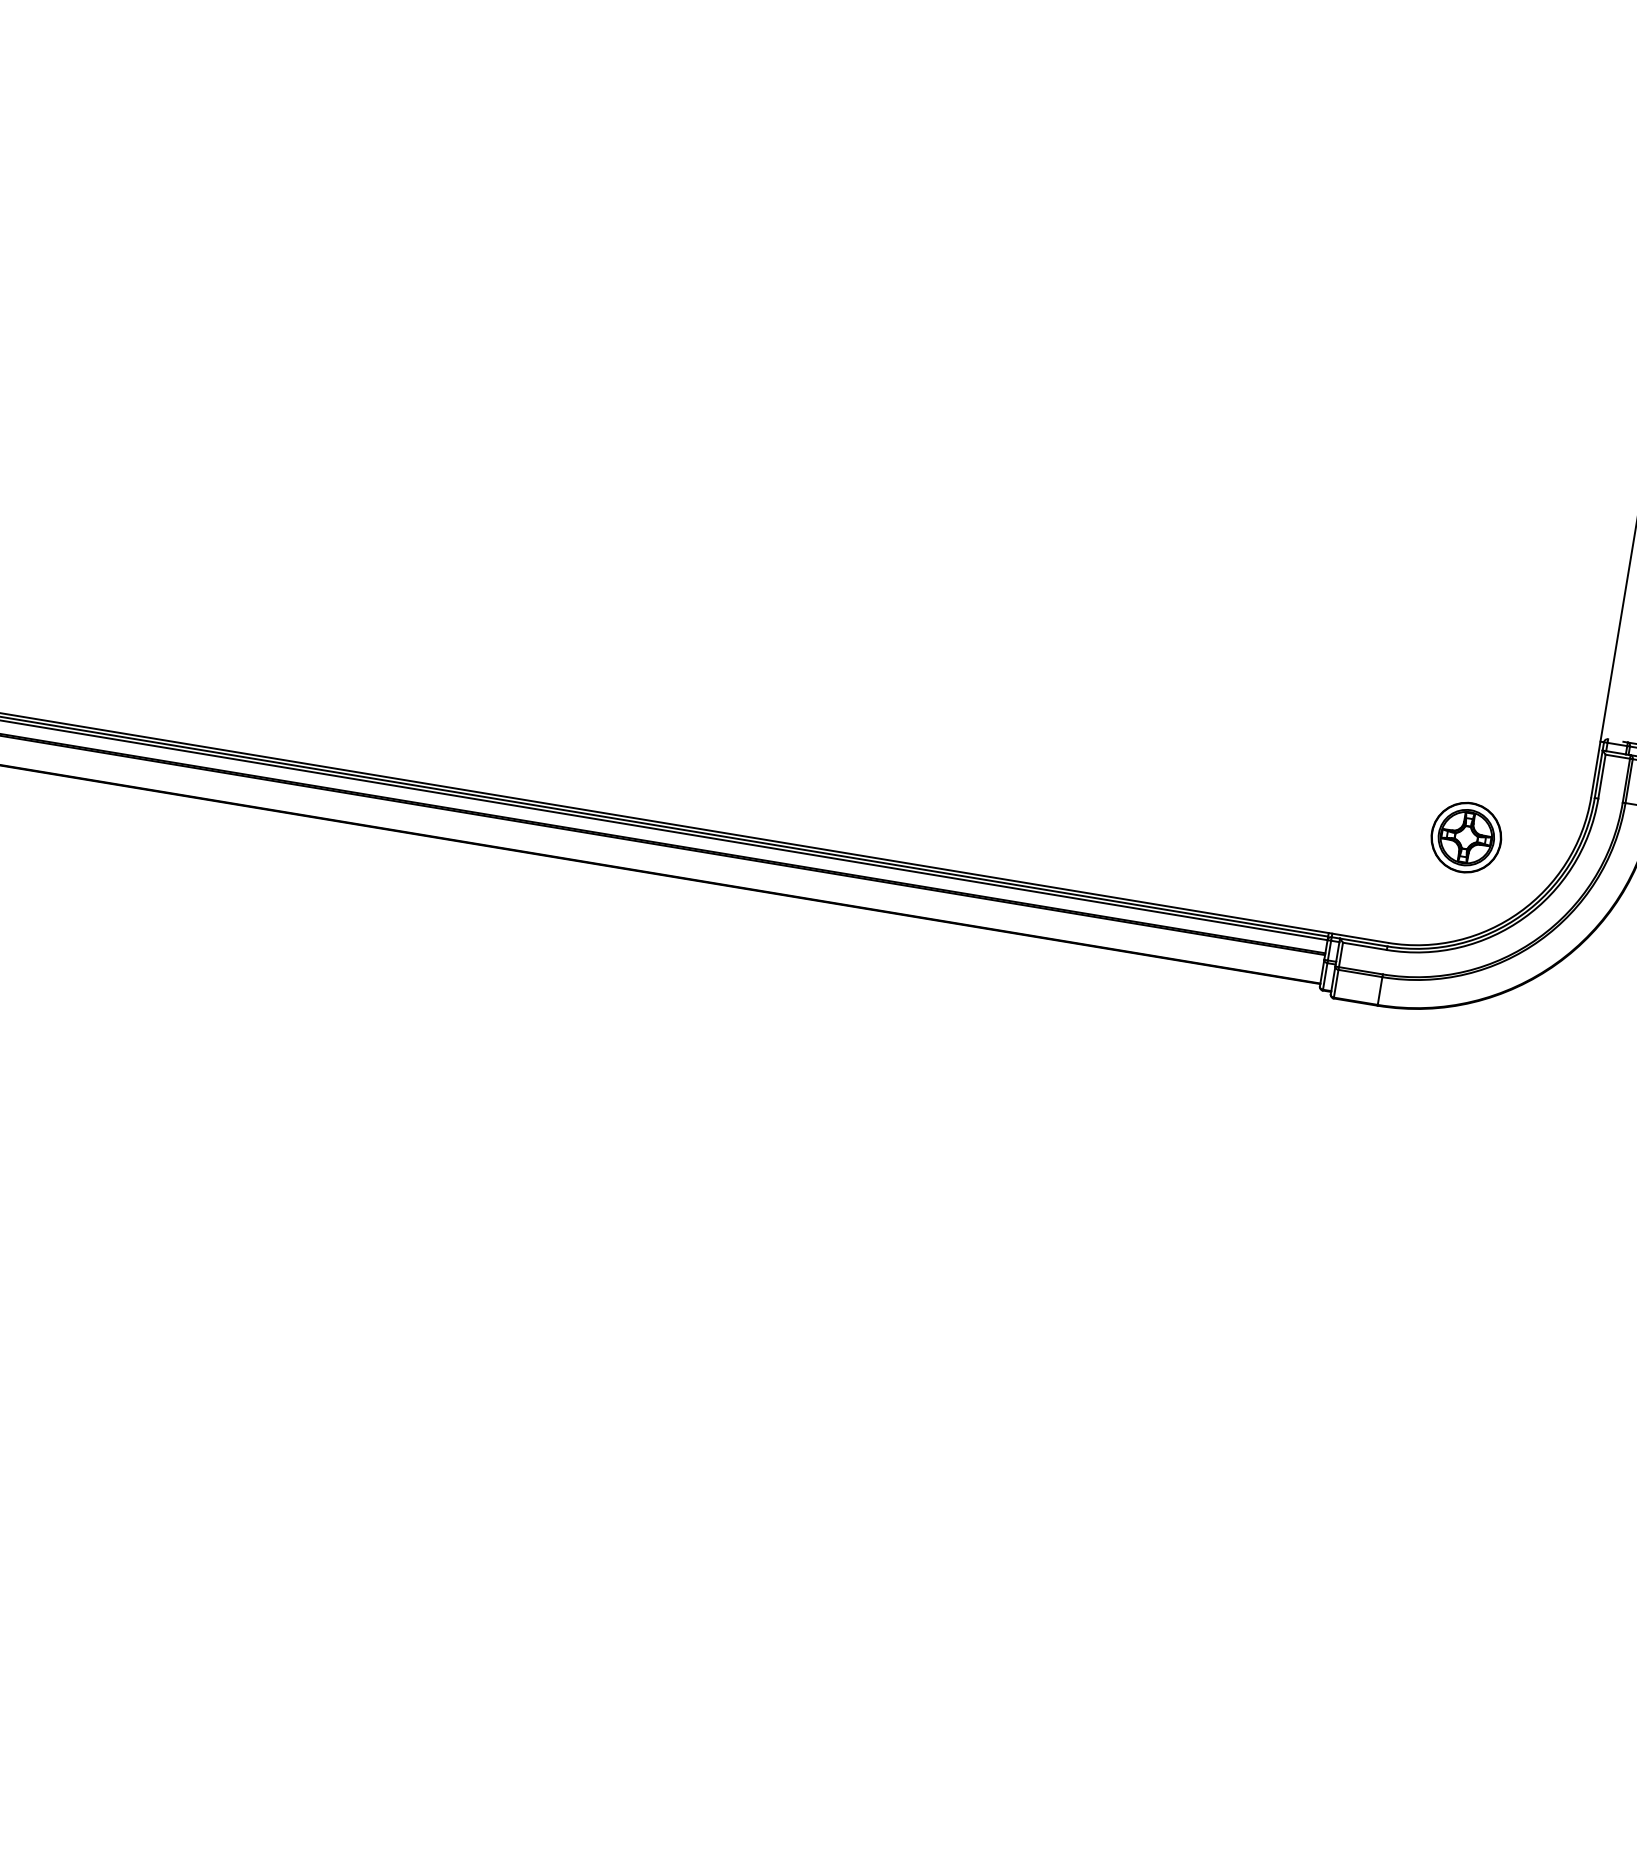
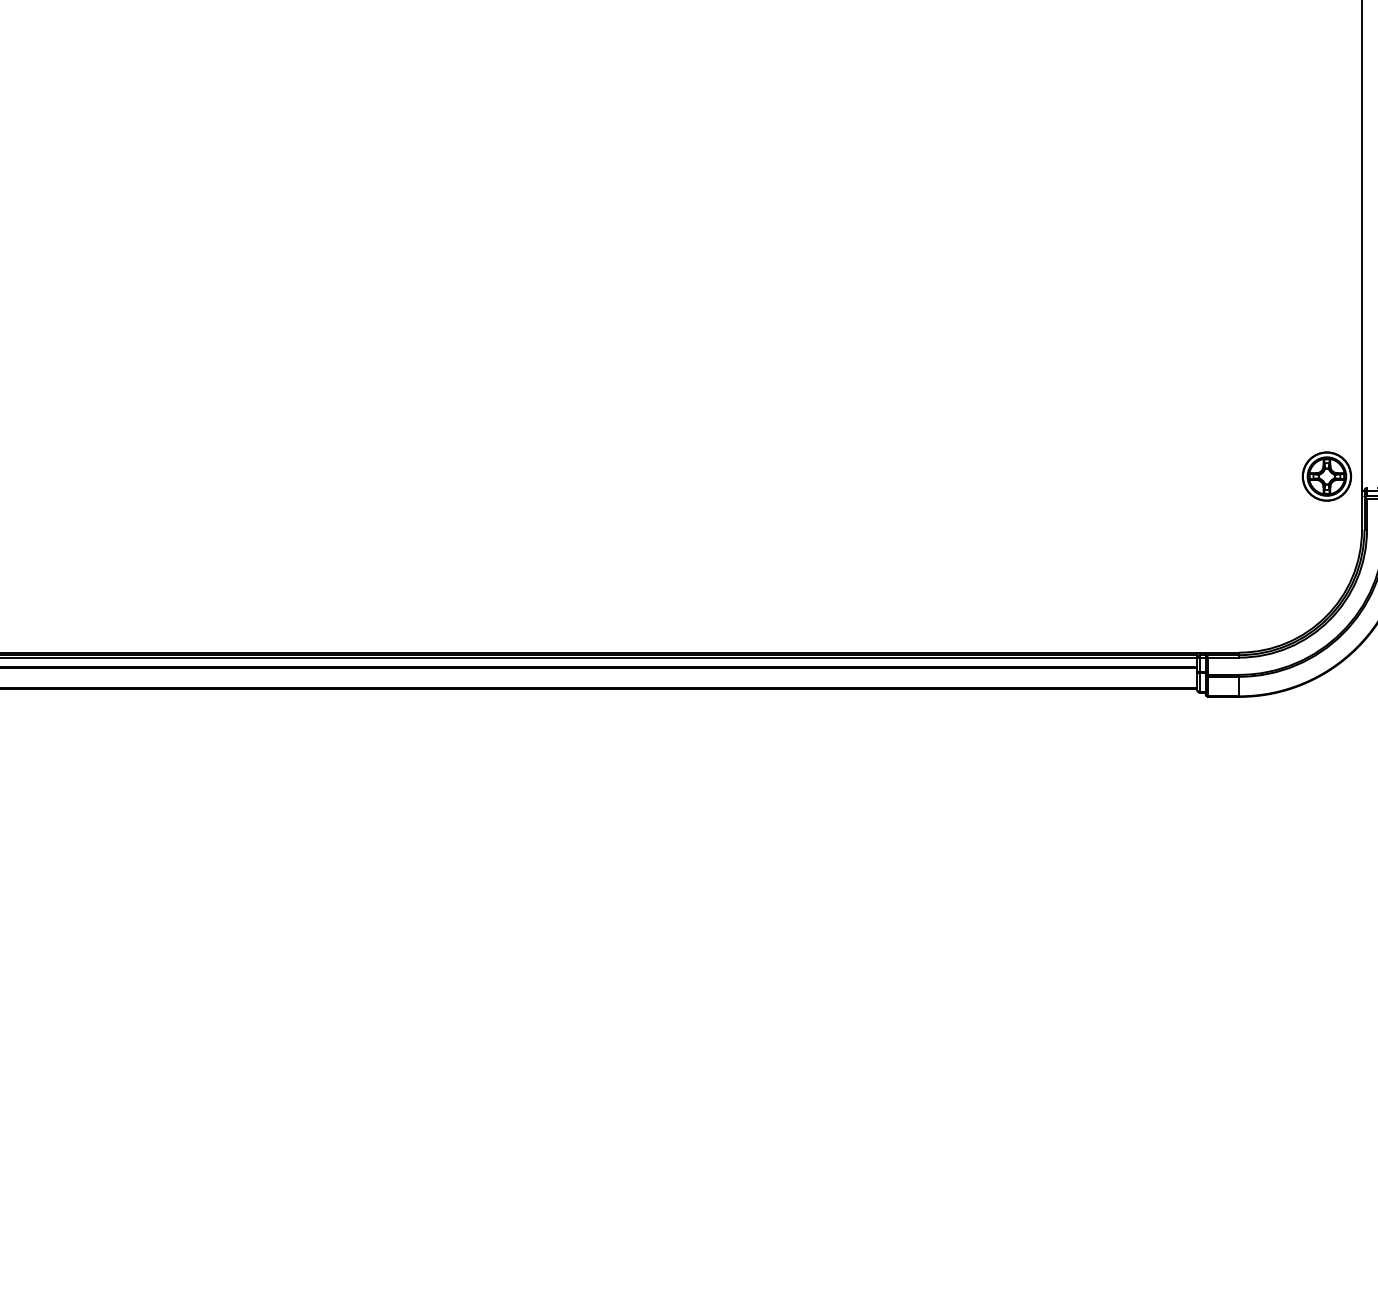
part: (1465, 837) -> (1326, 476), moved

